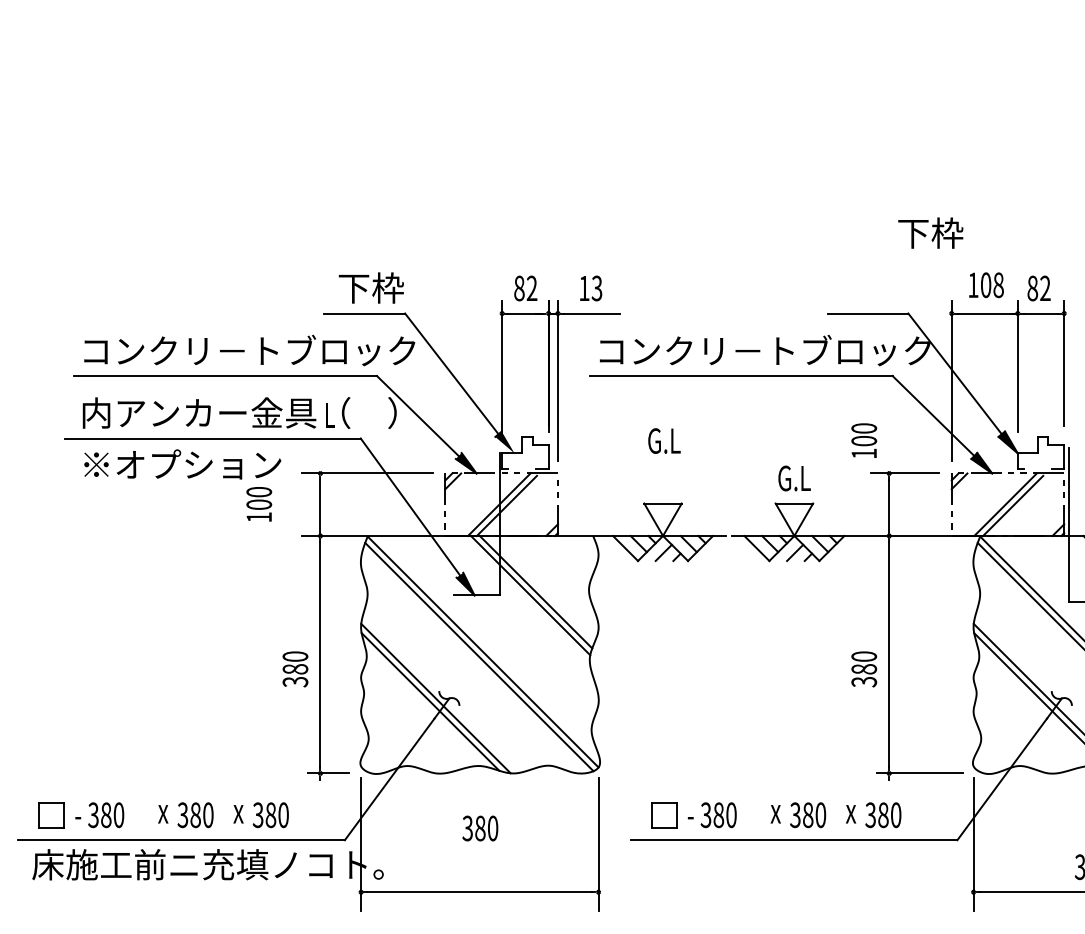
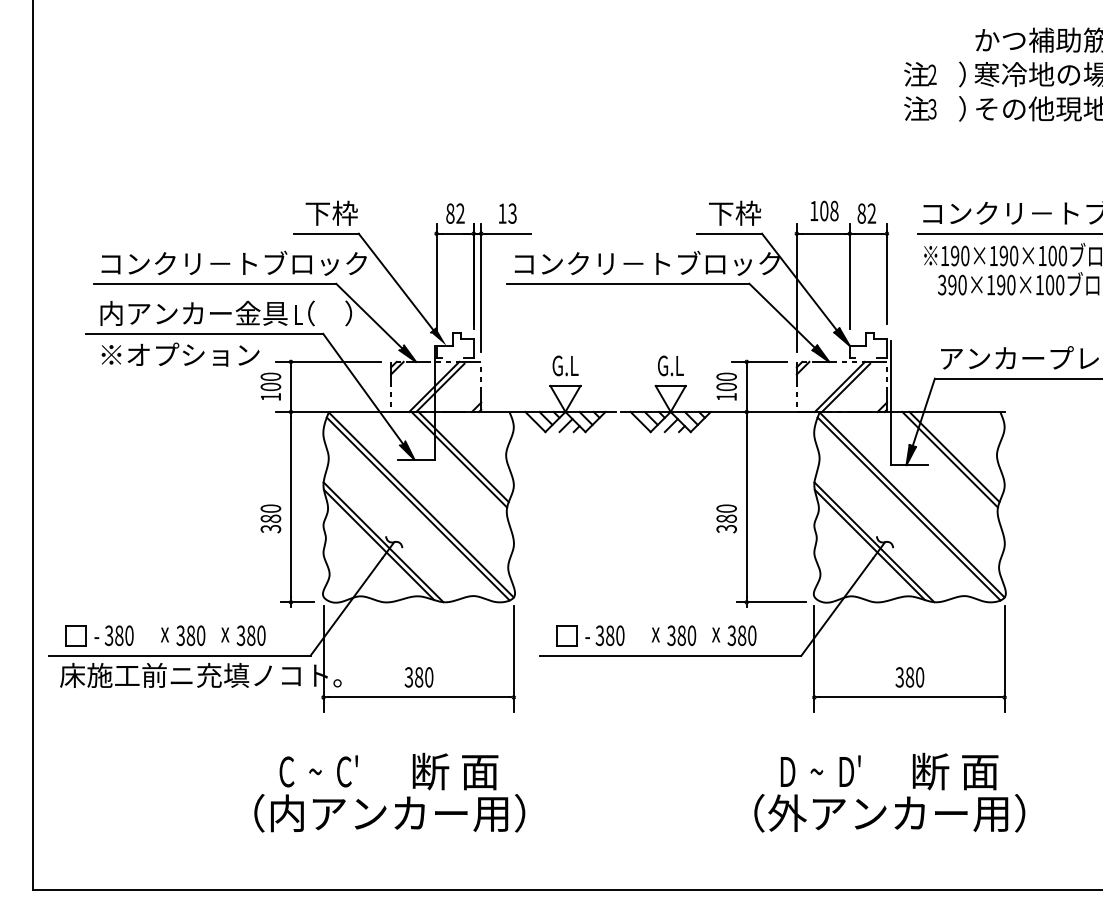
text: (931, 232) -> (735, 212), moved
text: (664, 440) -> (565, 365), moved
text: (863, 440) -> (726, 386), moved
text: (258, 504) -> (270, 386), moved
text: (479, 828) -> (418, 677), moved

